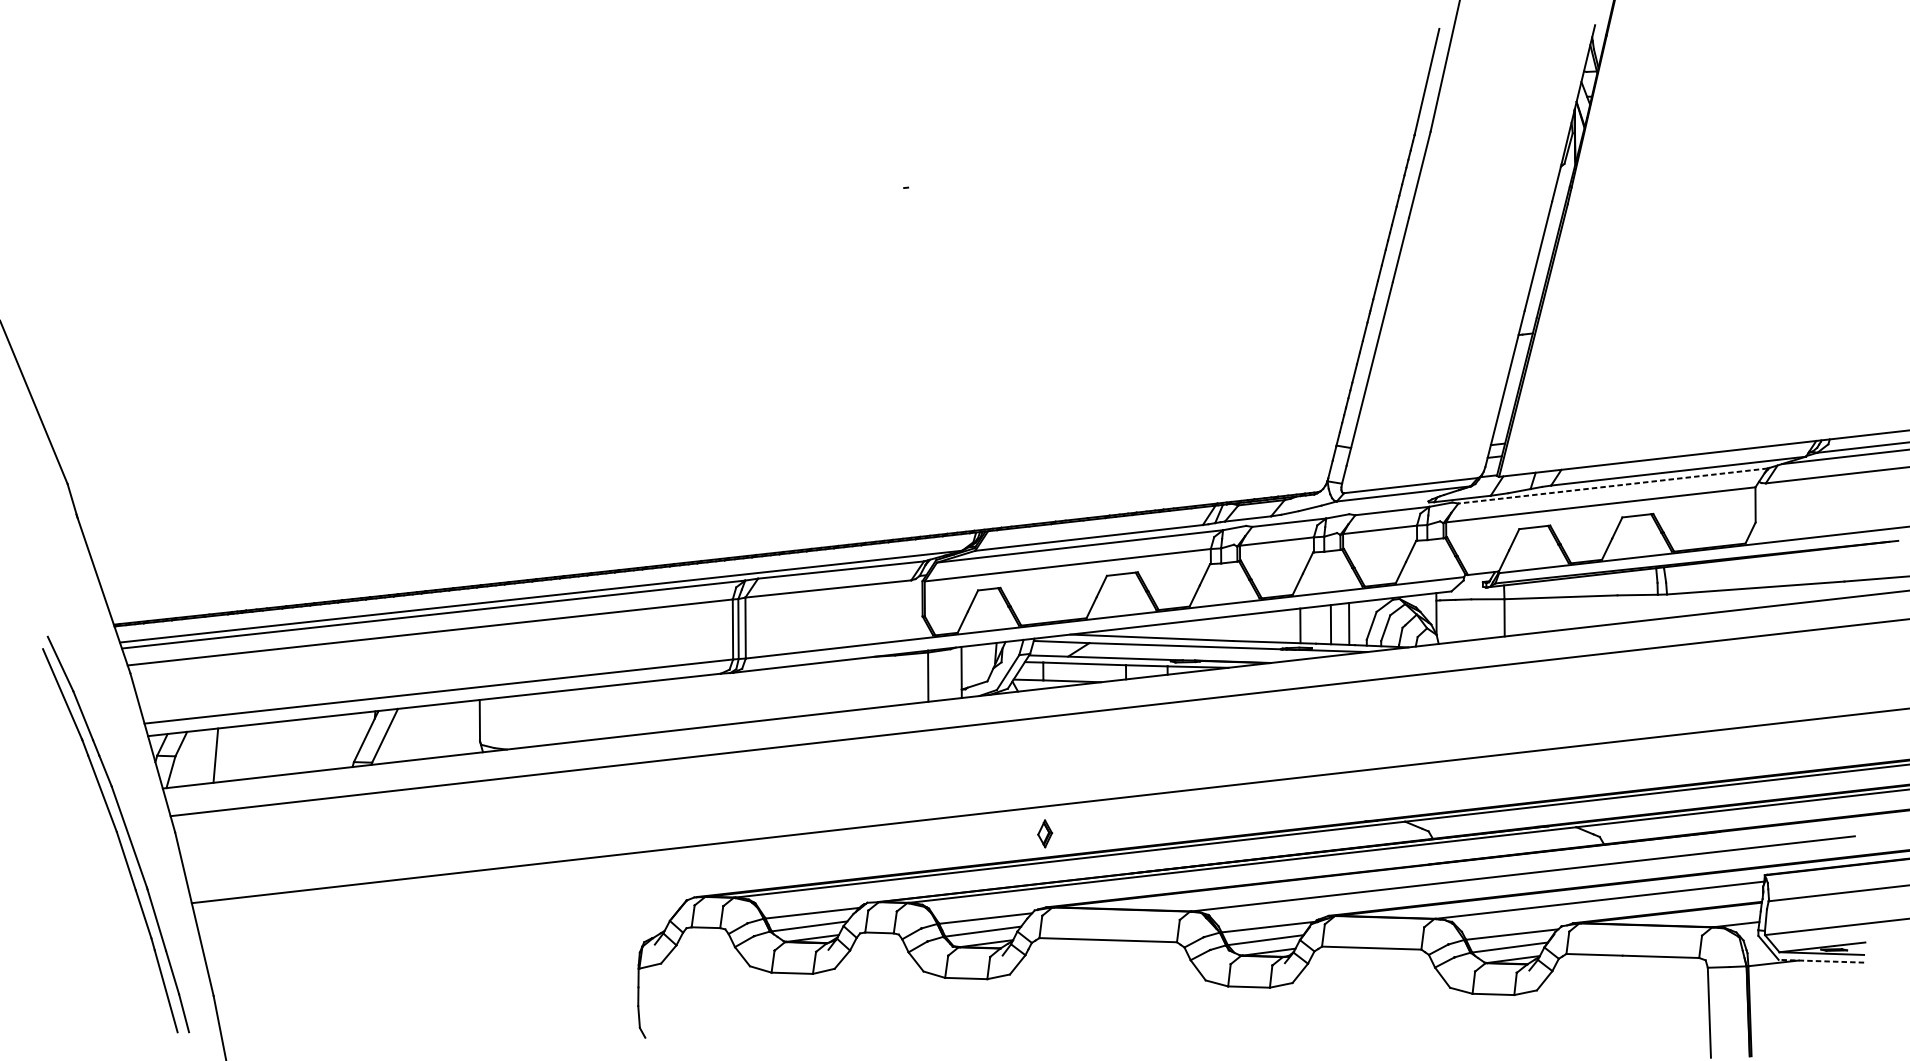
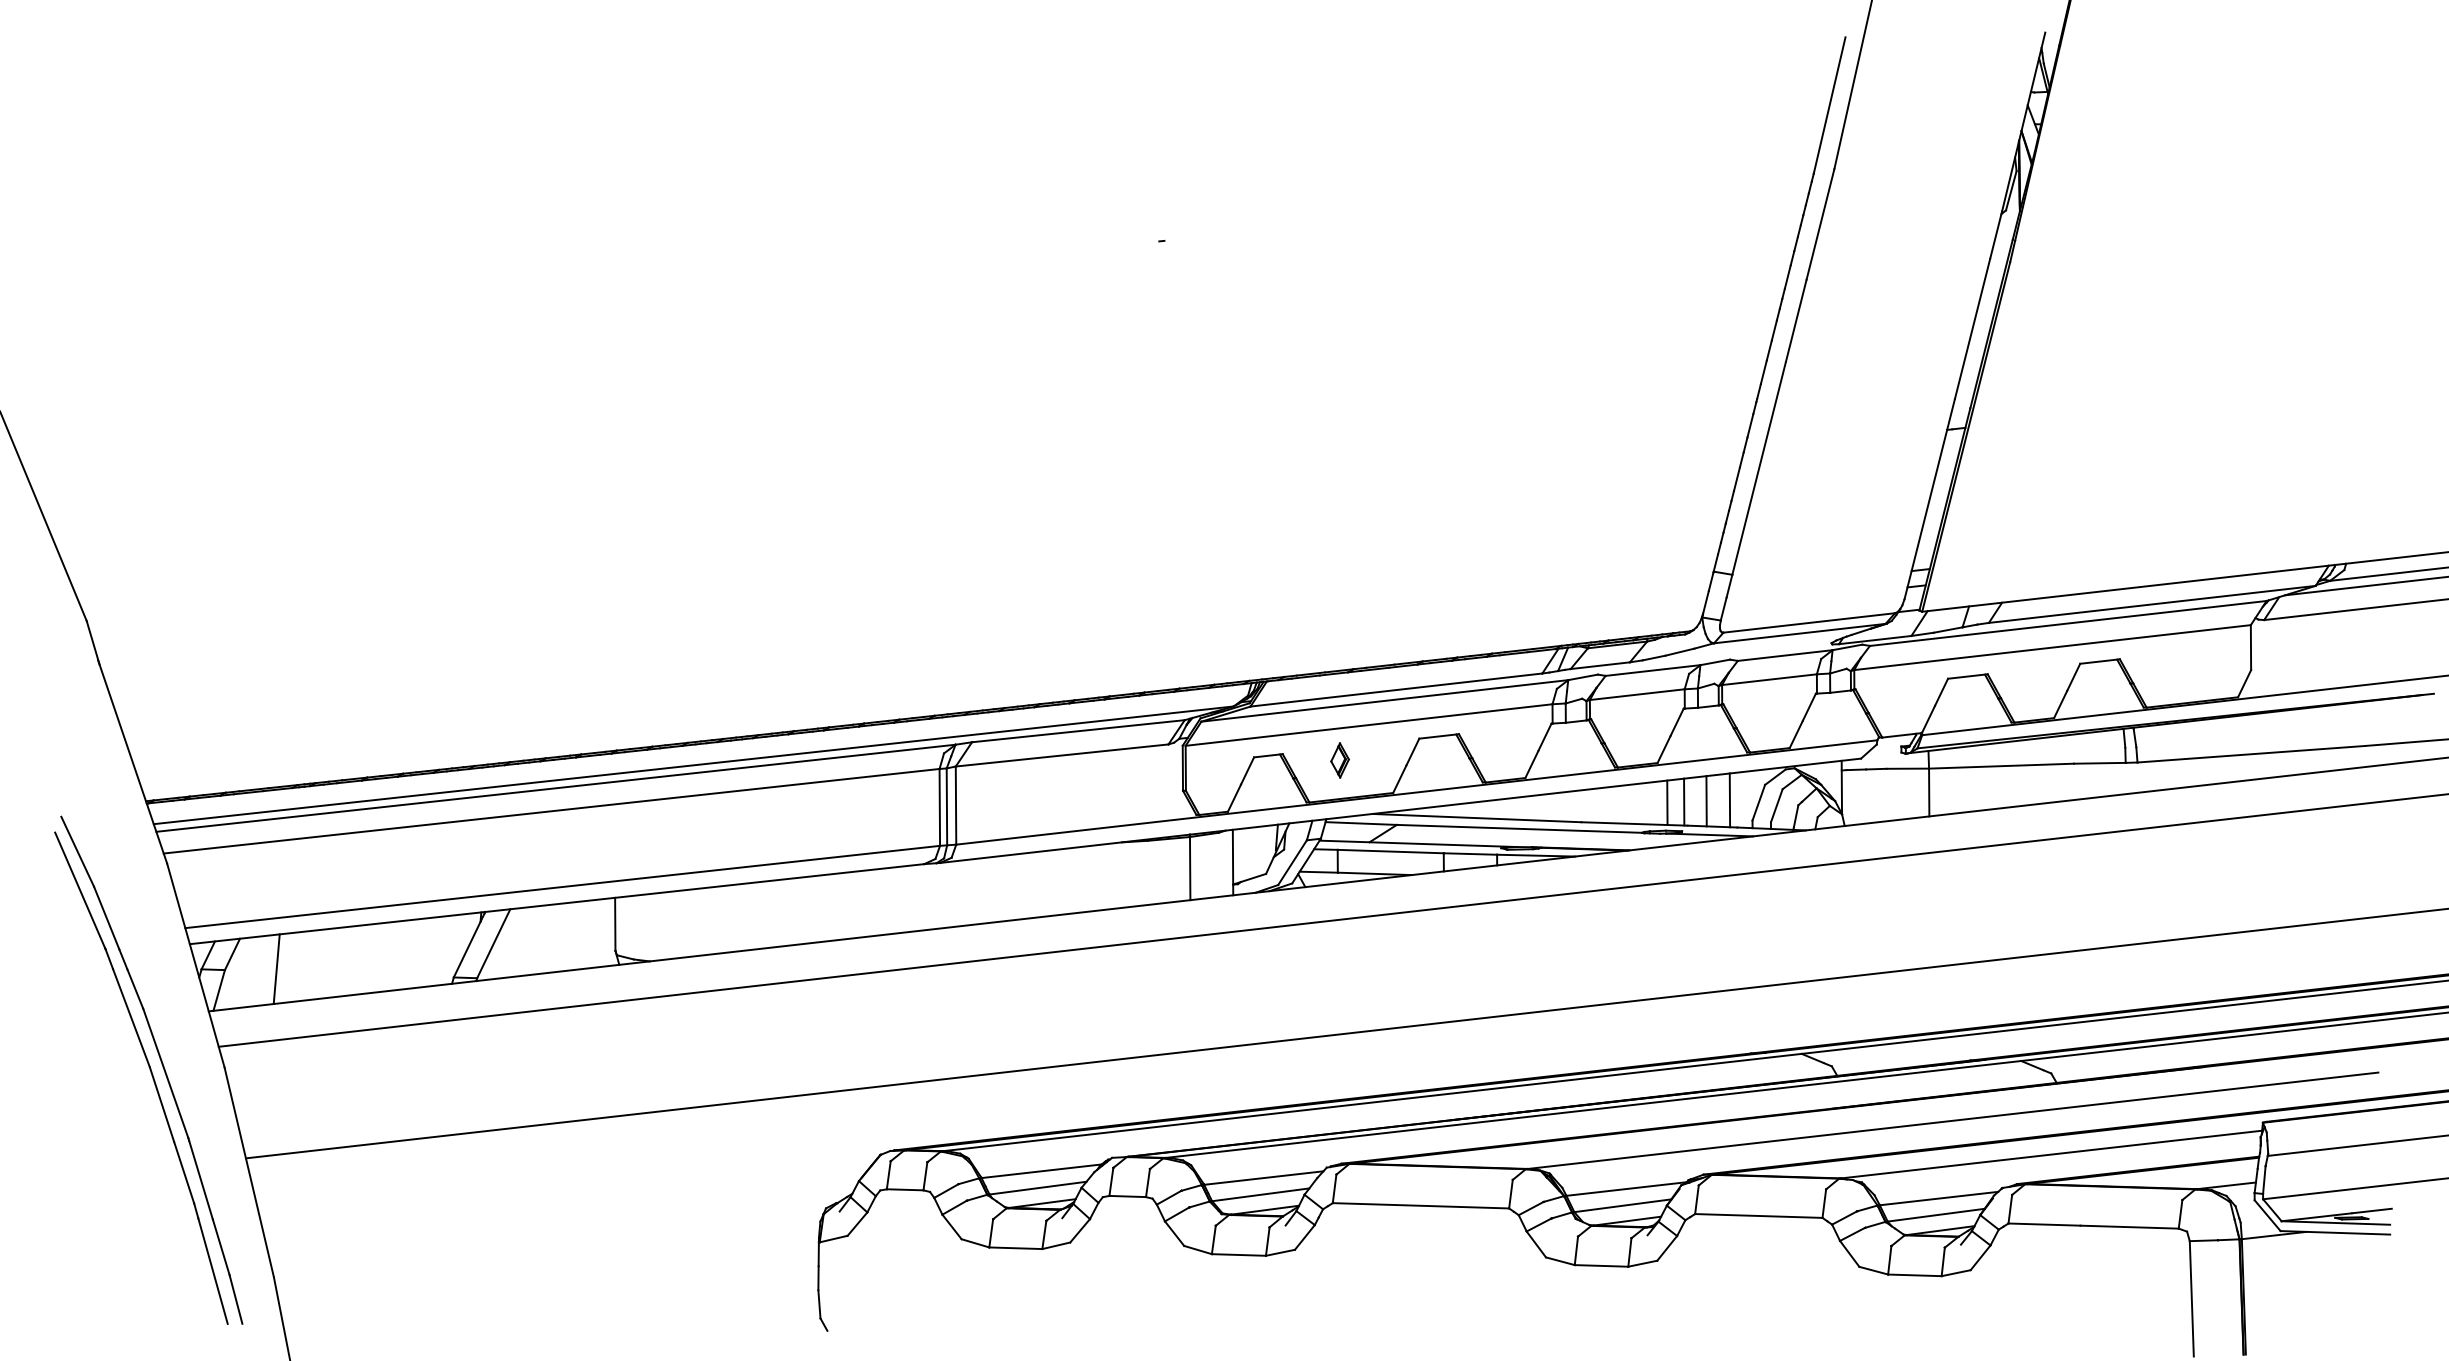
line: (1613, 486) -> (2068, 623), dashed -> solid
line: (1313, 624) -> (1684, 801), added
part: (1044, 833) -> (1339, 760), moved
line: (1821, 961) -> (2335, 1232), dashed -> solid

